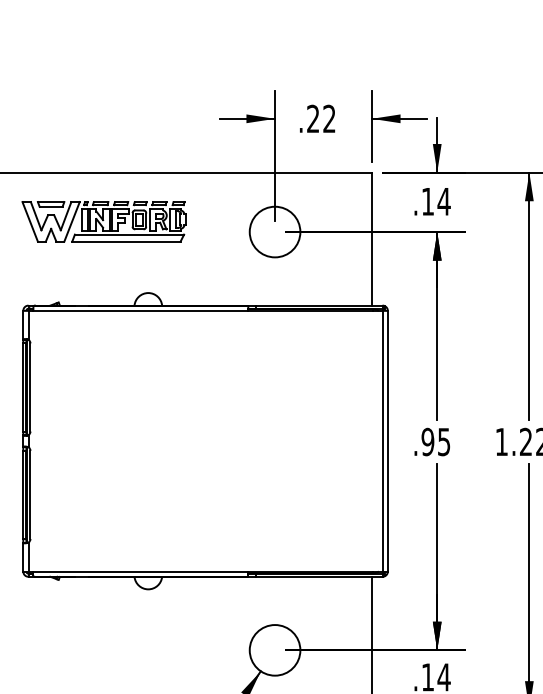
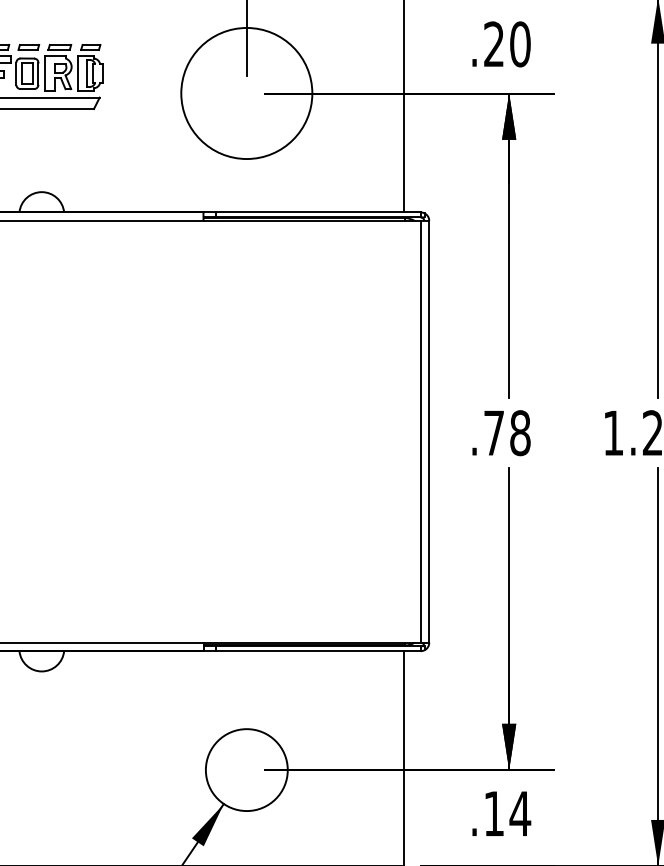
text: (435, 201) -> (506, 44), .14 -> .20
circle: (274, 231) -> (245, 92), size x1.6
text: (435, 441) -> (506, 432), .95 -> .78

